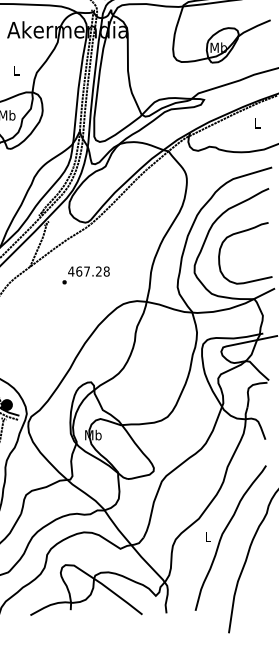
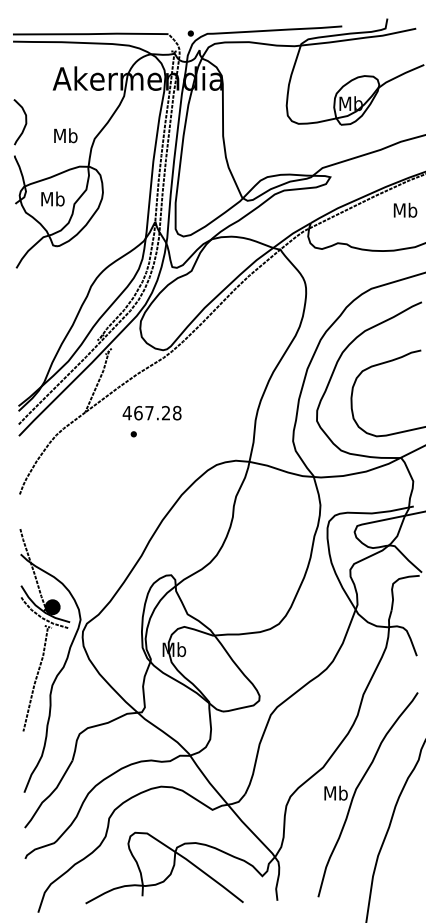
text: (16, 70) -> (65, 135), L -> Mb
text: (257, 122) -> (405, 209), L -> Mb
text: (88, 271) -> (151, 412), moved
text: (207, 536) -> (335, 792), L -> Mb

